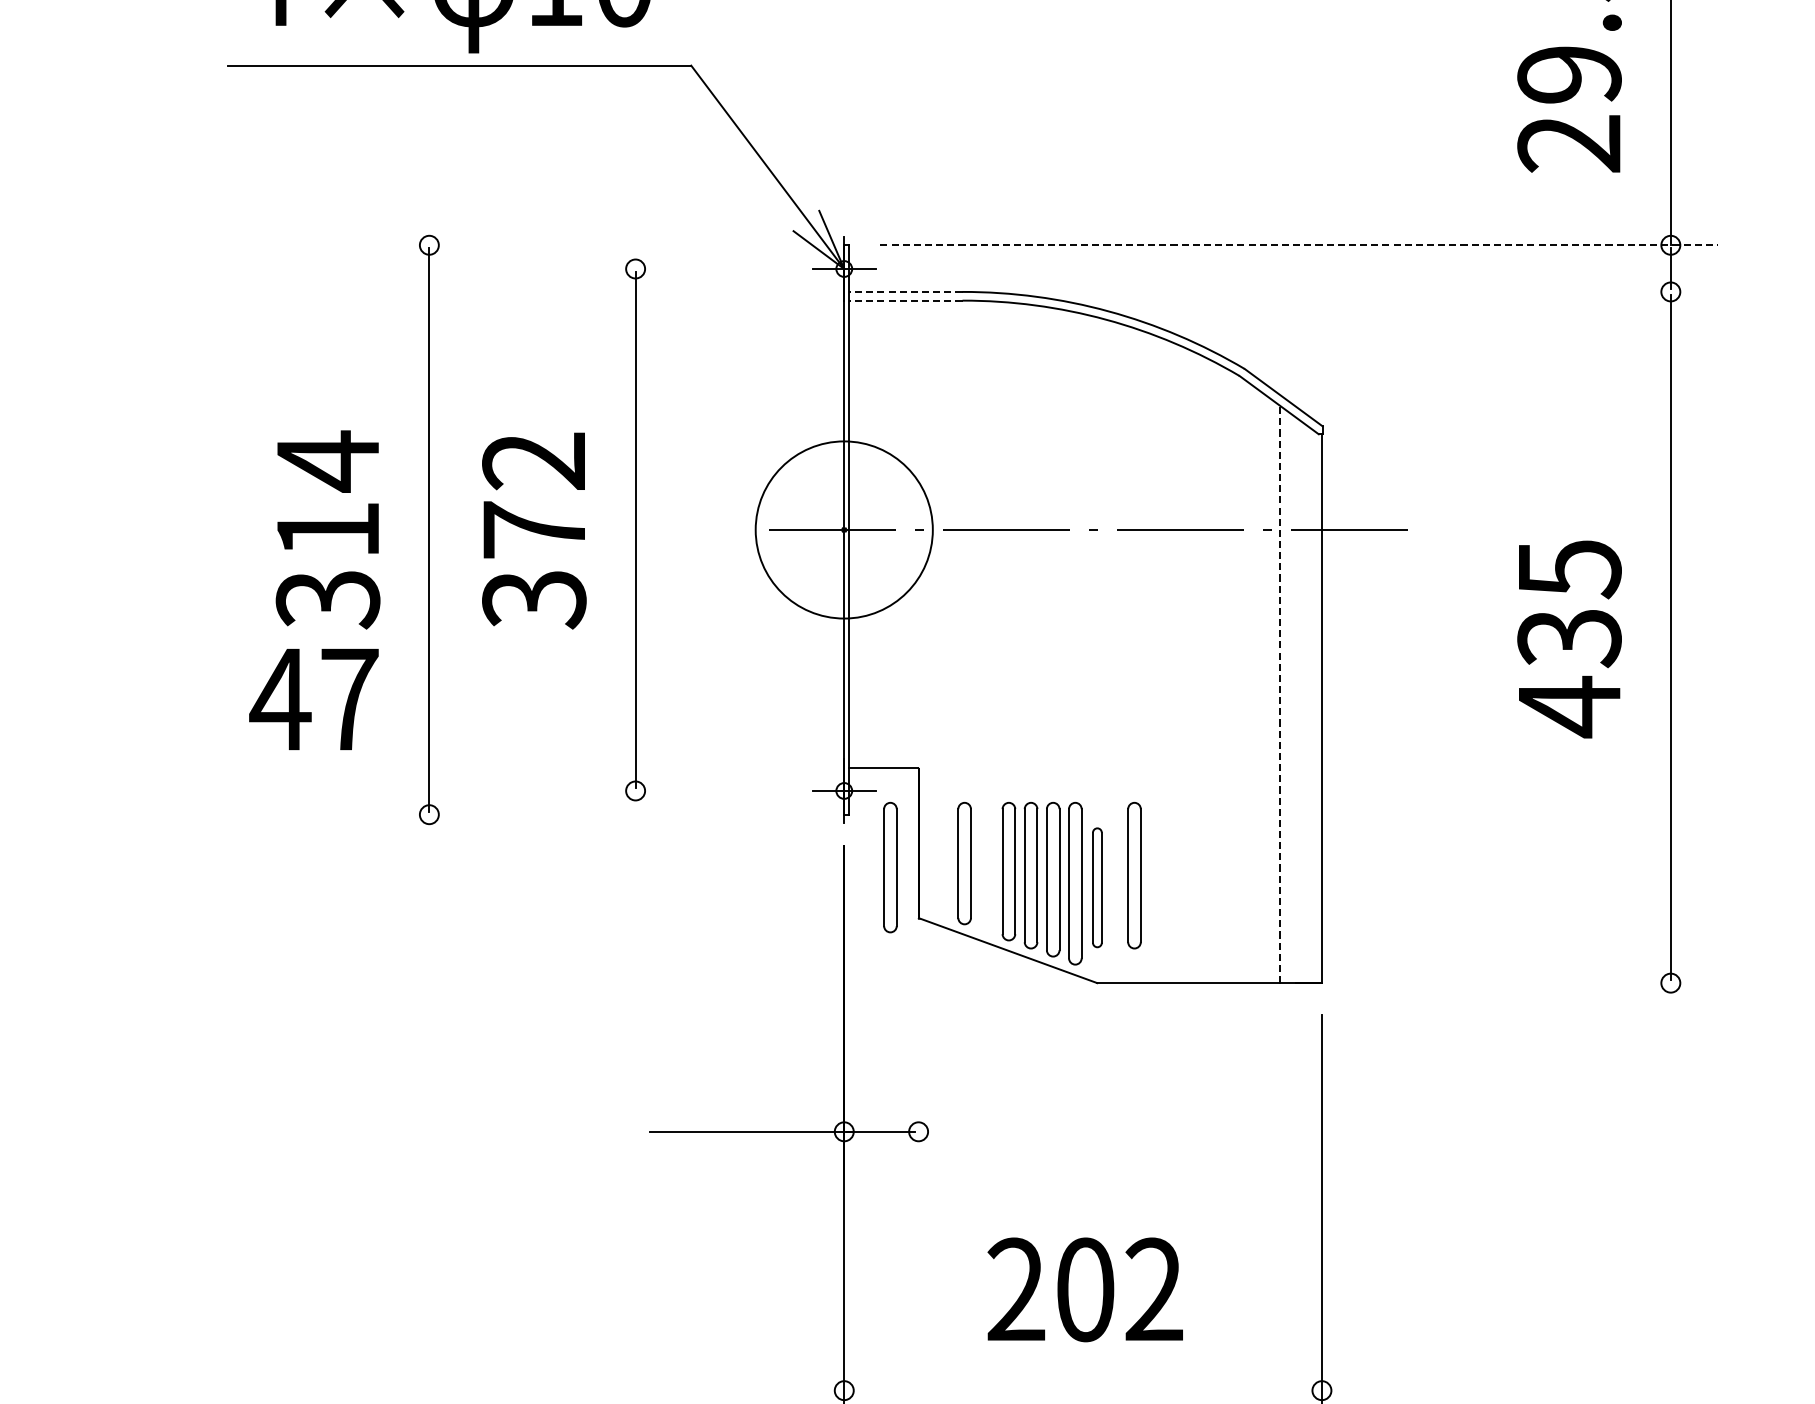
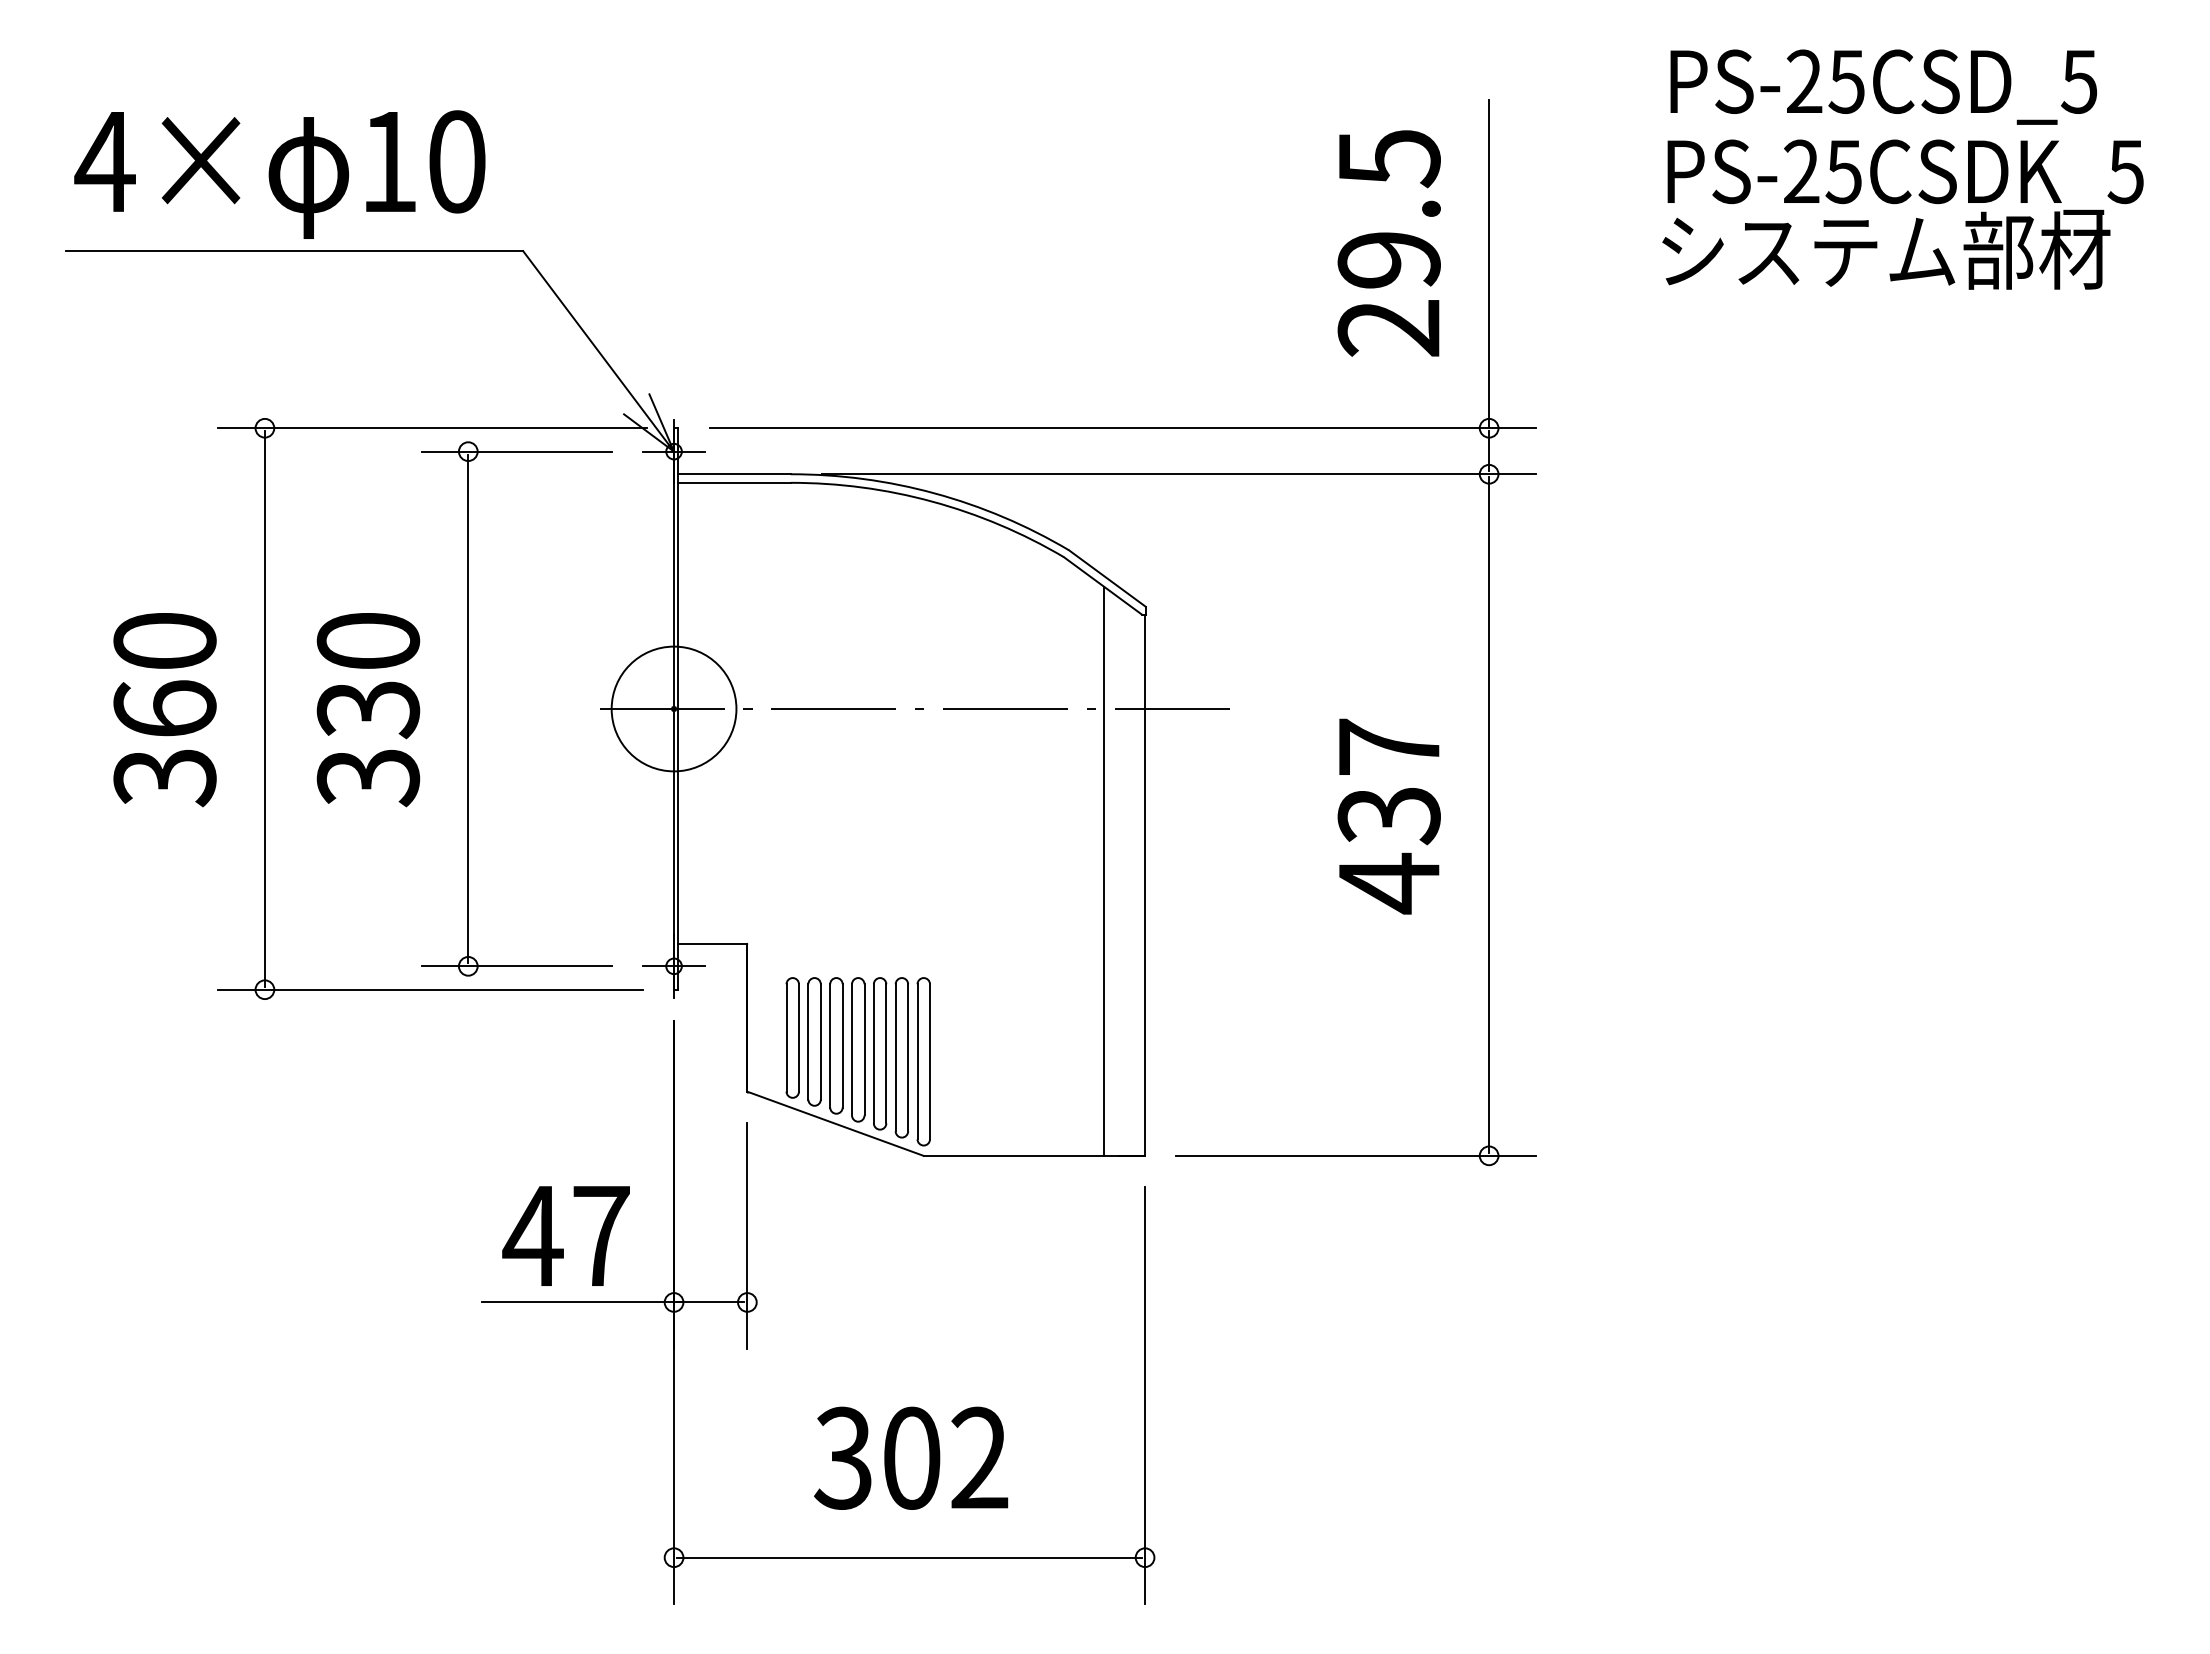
line: (599, 245) -> (432, 428), added
line: (1300, 245) -> (1123, 428), dashed -> solid
line: (684, 268) -> (516, 451), added
line: (905, 292) -> (734, 474), dashed -> solid
line: (1355, 292) -> (1178, 474), added
line: (905, 300) -> (734, 482), dashed -> solid
text: (327, 493) -> (164, 673), 314 -> 360
text: (534, 497) -> (368, 676), 372 -> 330
circle: (843, 529) -> (673, 708), size x0.71
text: (1569, 569) -> (1389, 747), 435 -> 437
line: (1279, 694) -> (1103, 871), dashed -> solid
text: (313, 698) -> (565, 1235), moved
line: (684, 791) -> (516, 966), added
line: (597, 814) -> (430, 989), added
part: (890, 867) -> (814, 1041), moved
part: (1134, 875) -> (960, 1049), removed
part: (1097, 887) -> (923, 1061), size x1.43
line: (1535, 982) -> (1355, 1155), added
line: (918, 1064) -> (747, 1236), added
text: (1016, 1289) -> (843, 1457), 202 -> 302
line: (1083, 1390) -> (909, 1557), added

